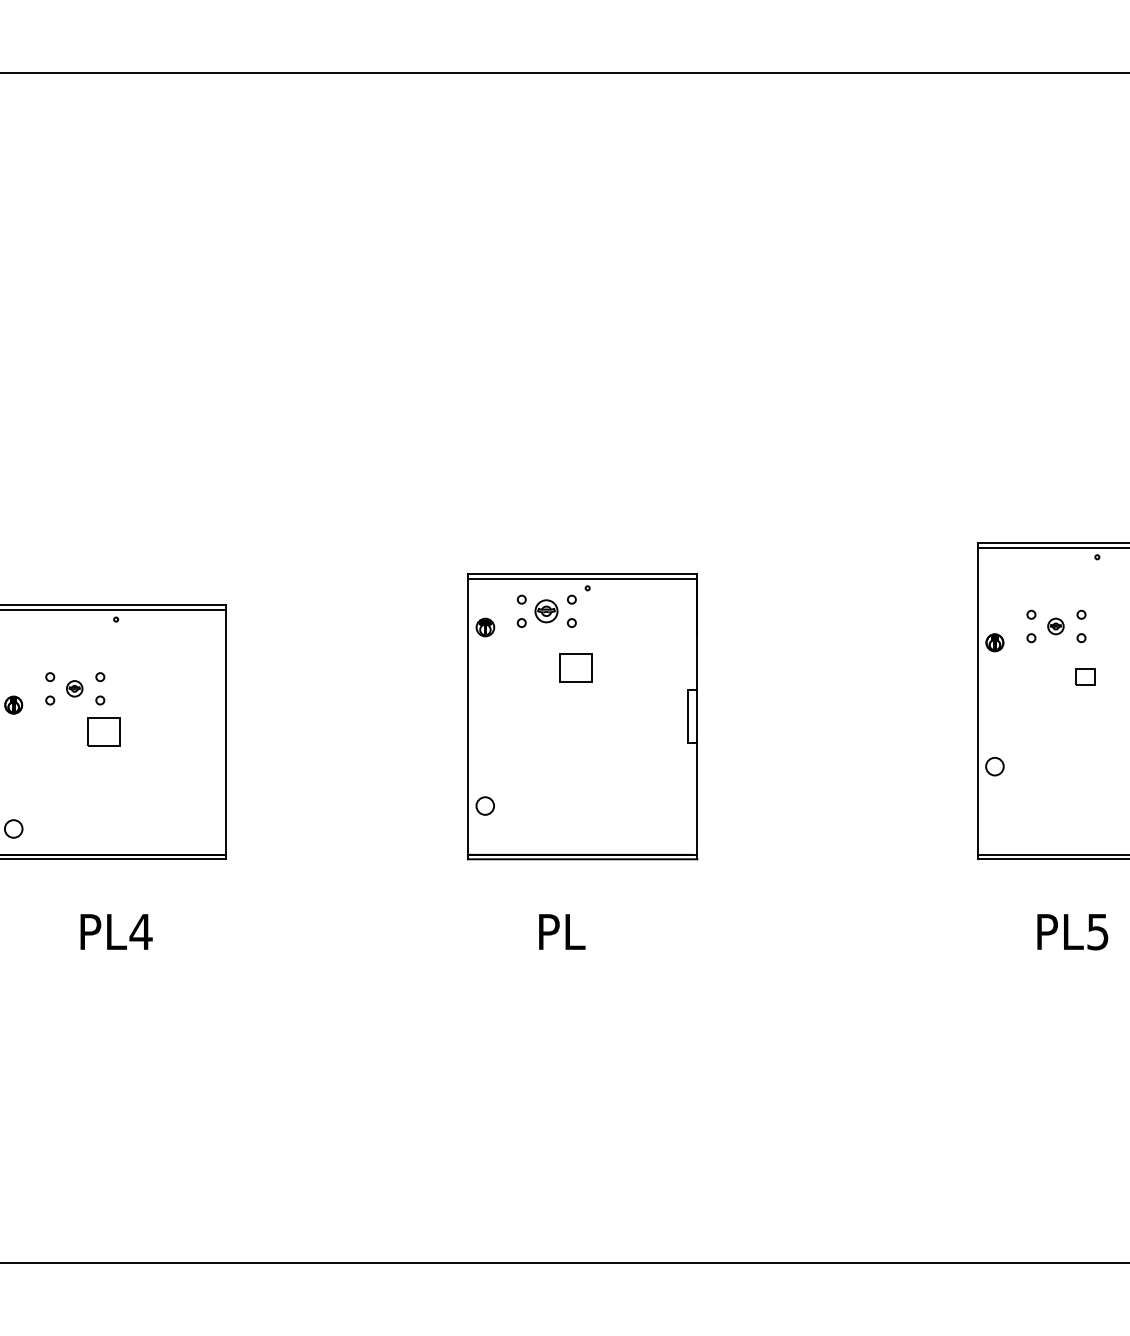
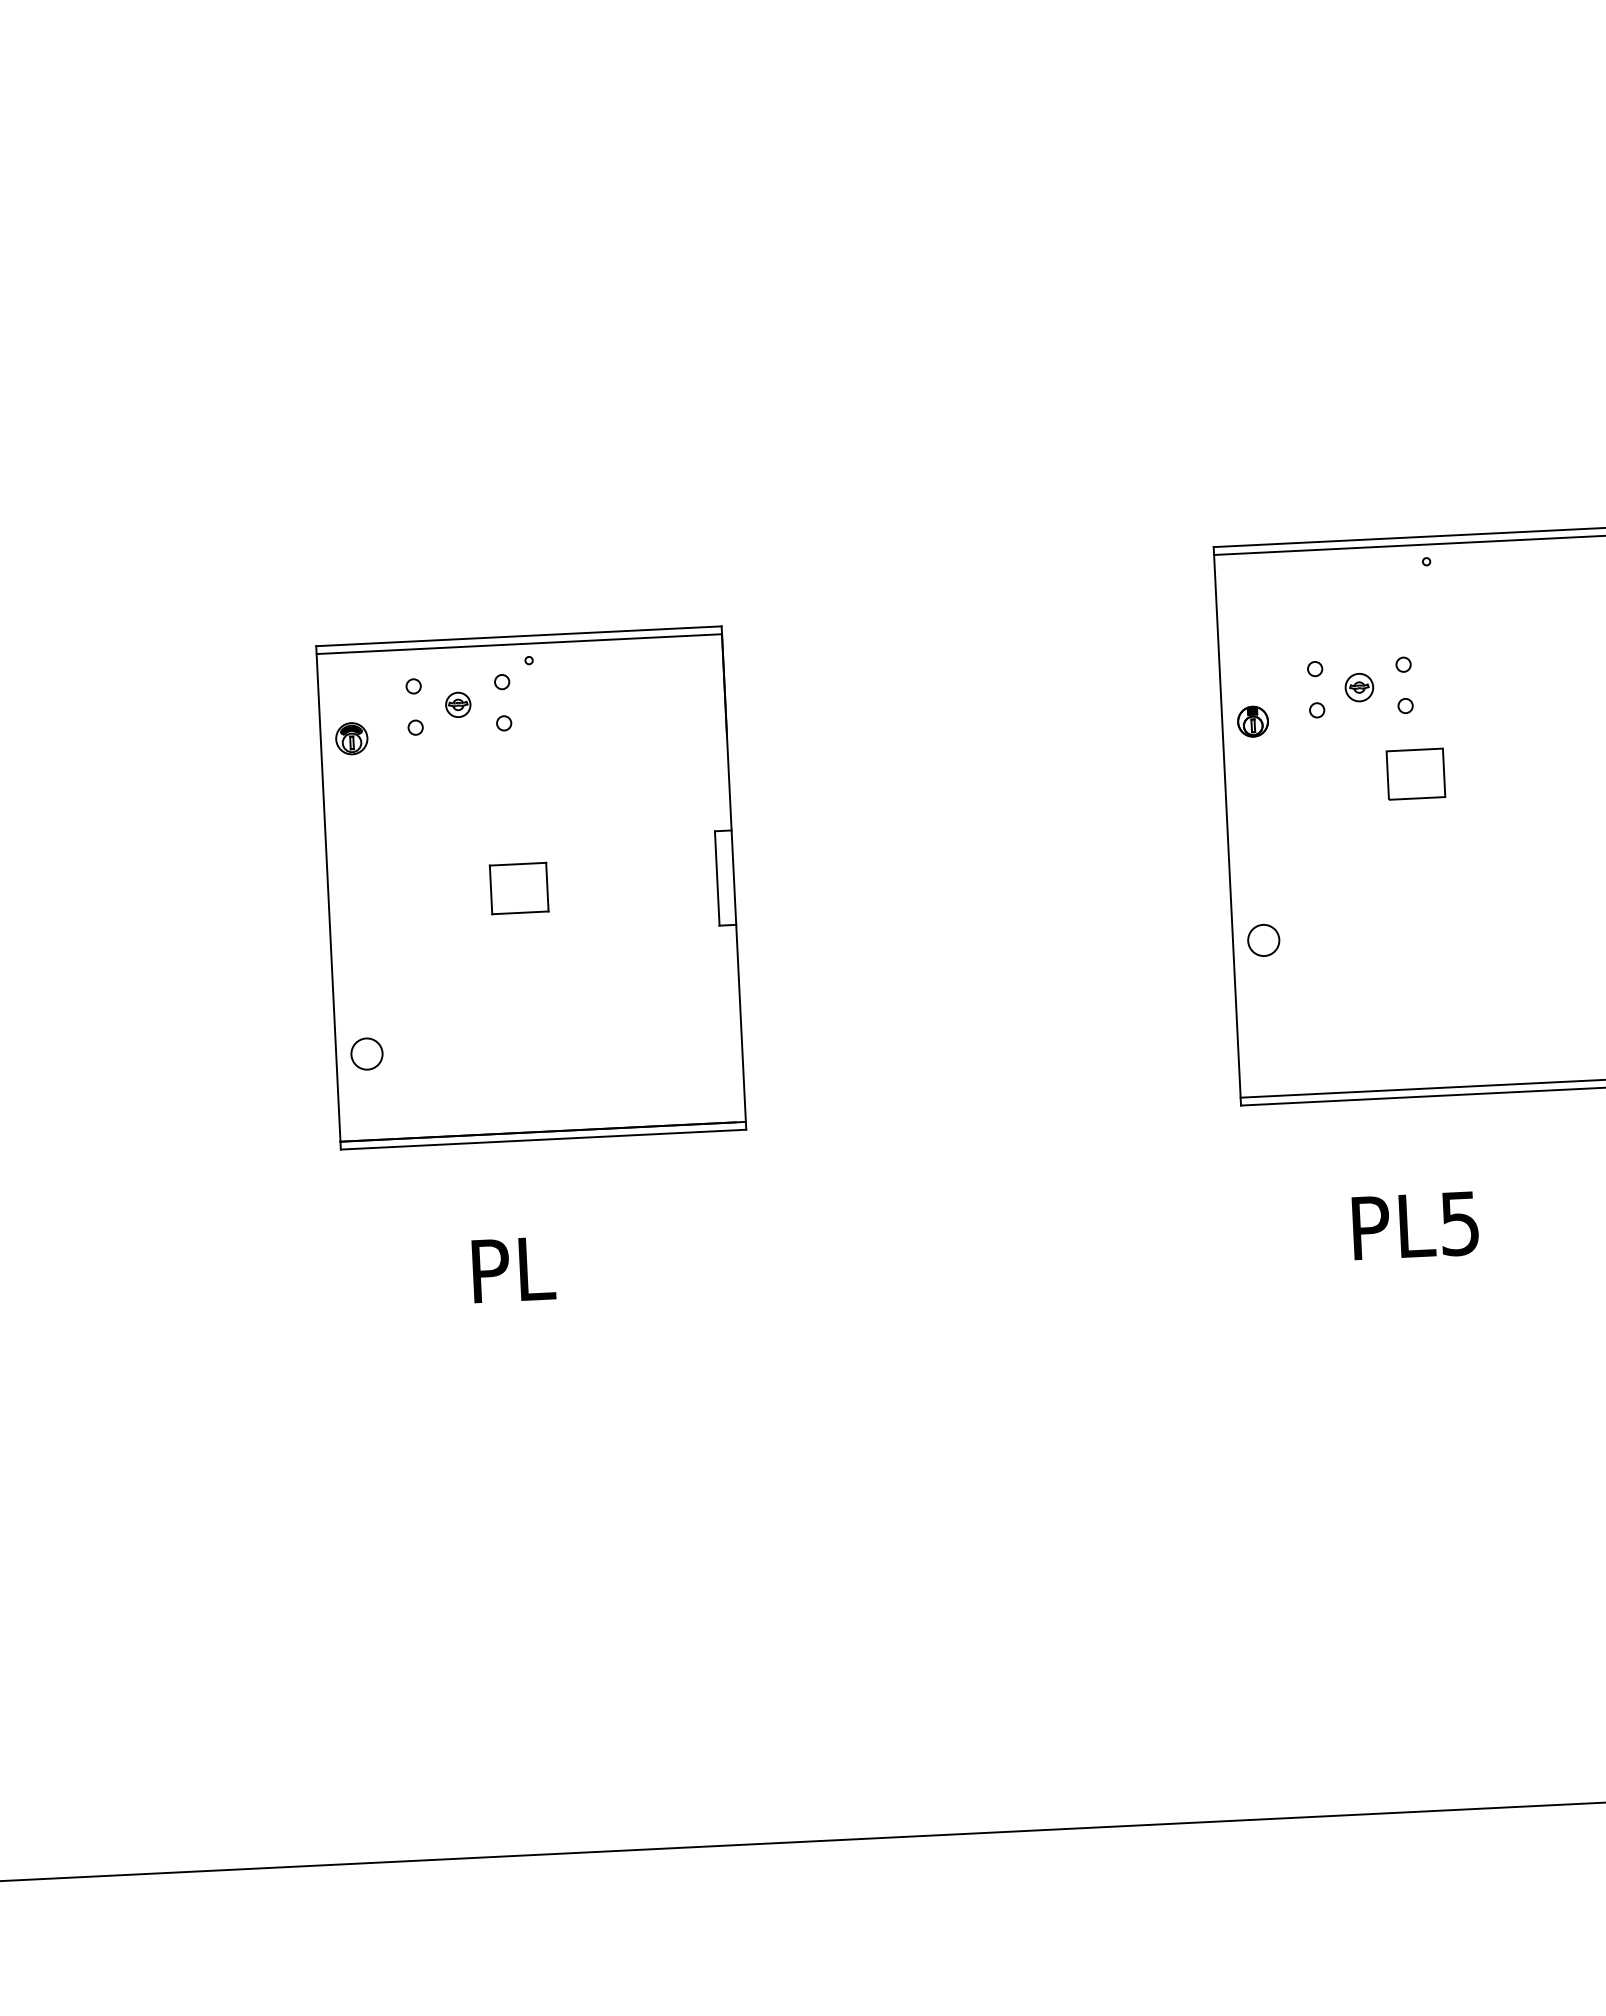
part: (546, 611) -> (458, 705), size x0.62
part: (575, 667) -> (518, 888), moved
part: (1085, 676) -> (1415, 773), size x1.67

